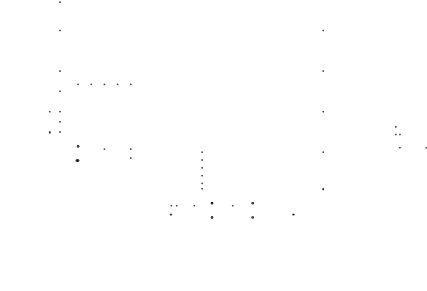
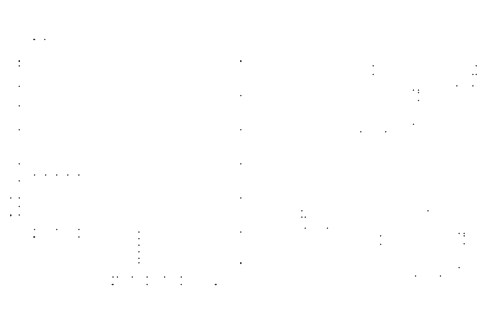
part: (78, 153) -> (34, 233), size x0.62
part: (211, 209) -> (146, 280), size x0.62
part: (251, 209) -> (180, 280), size x0.62

